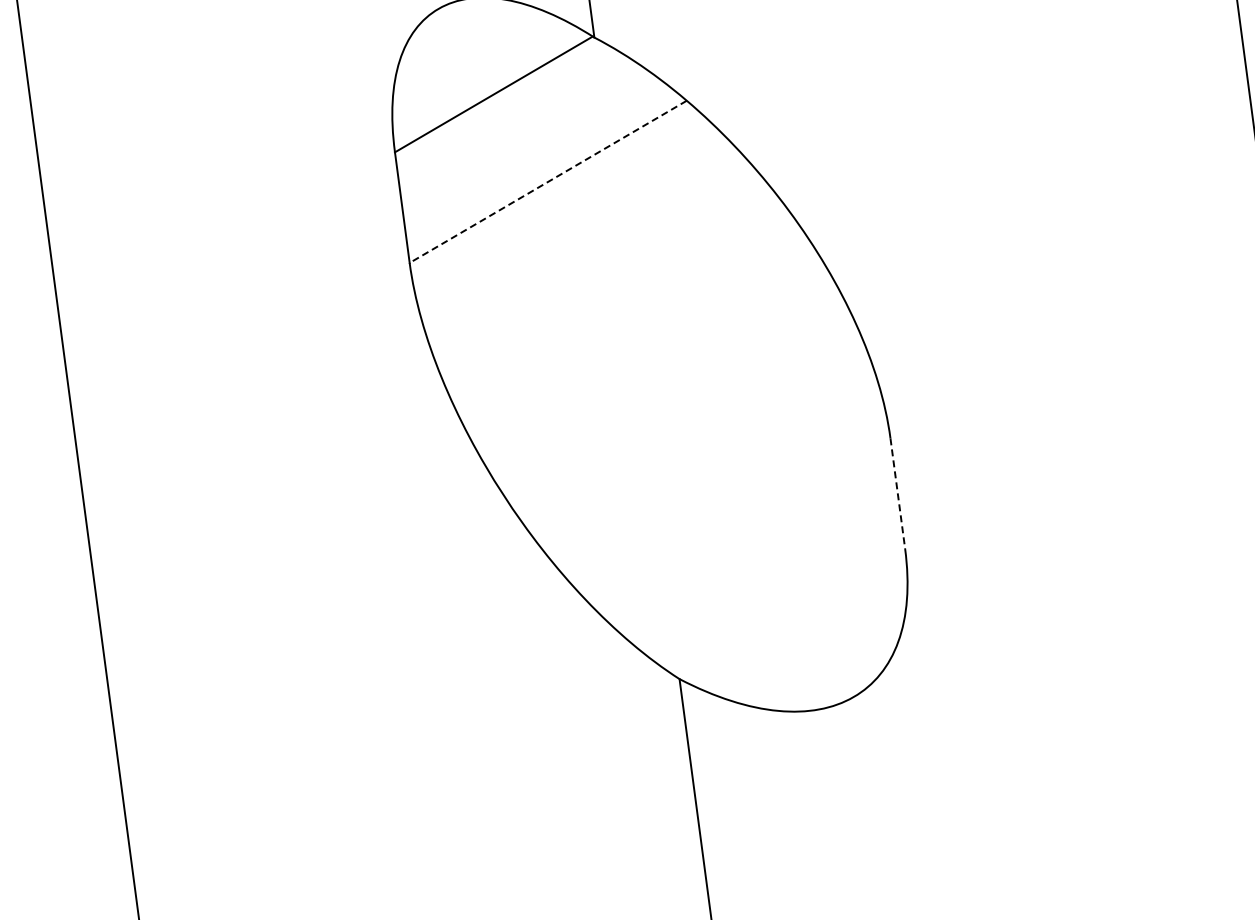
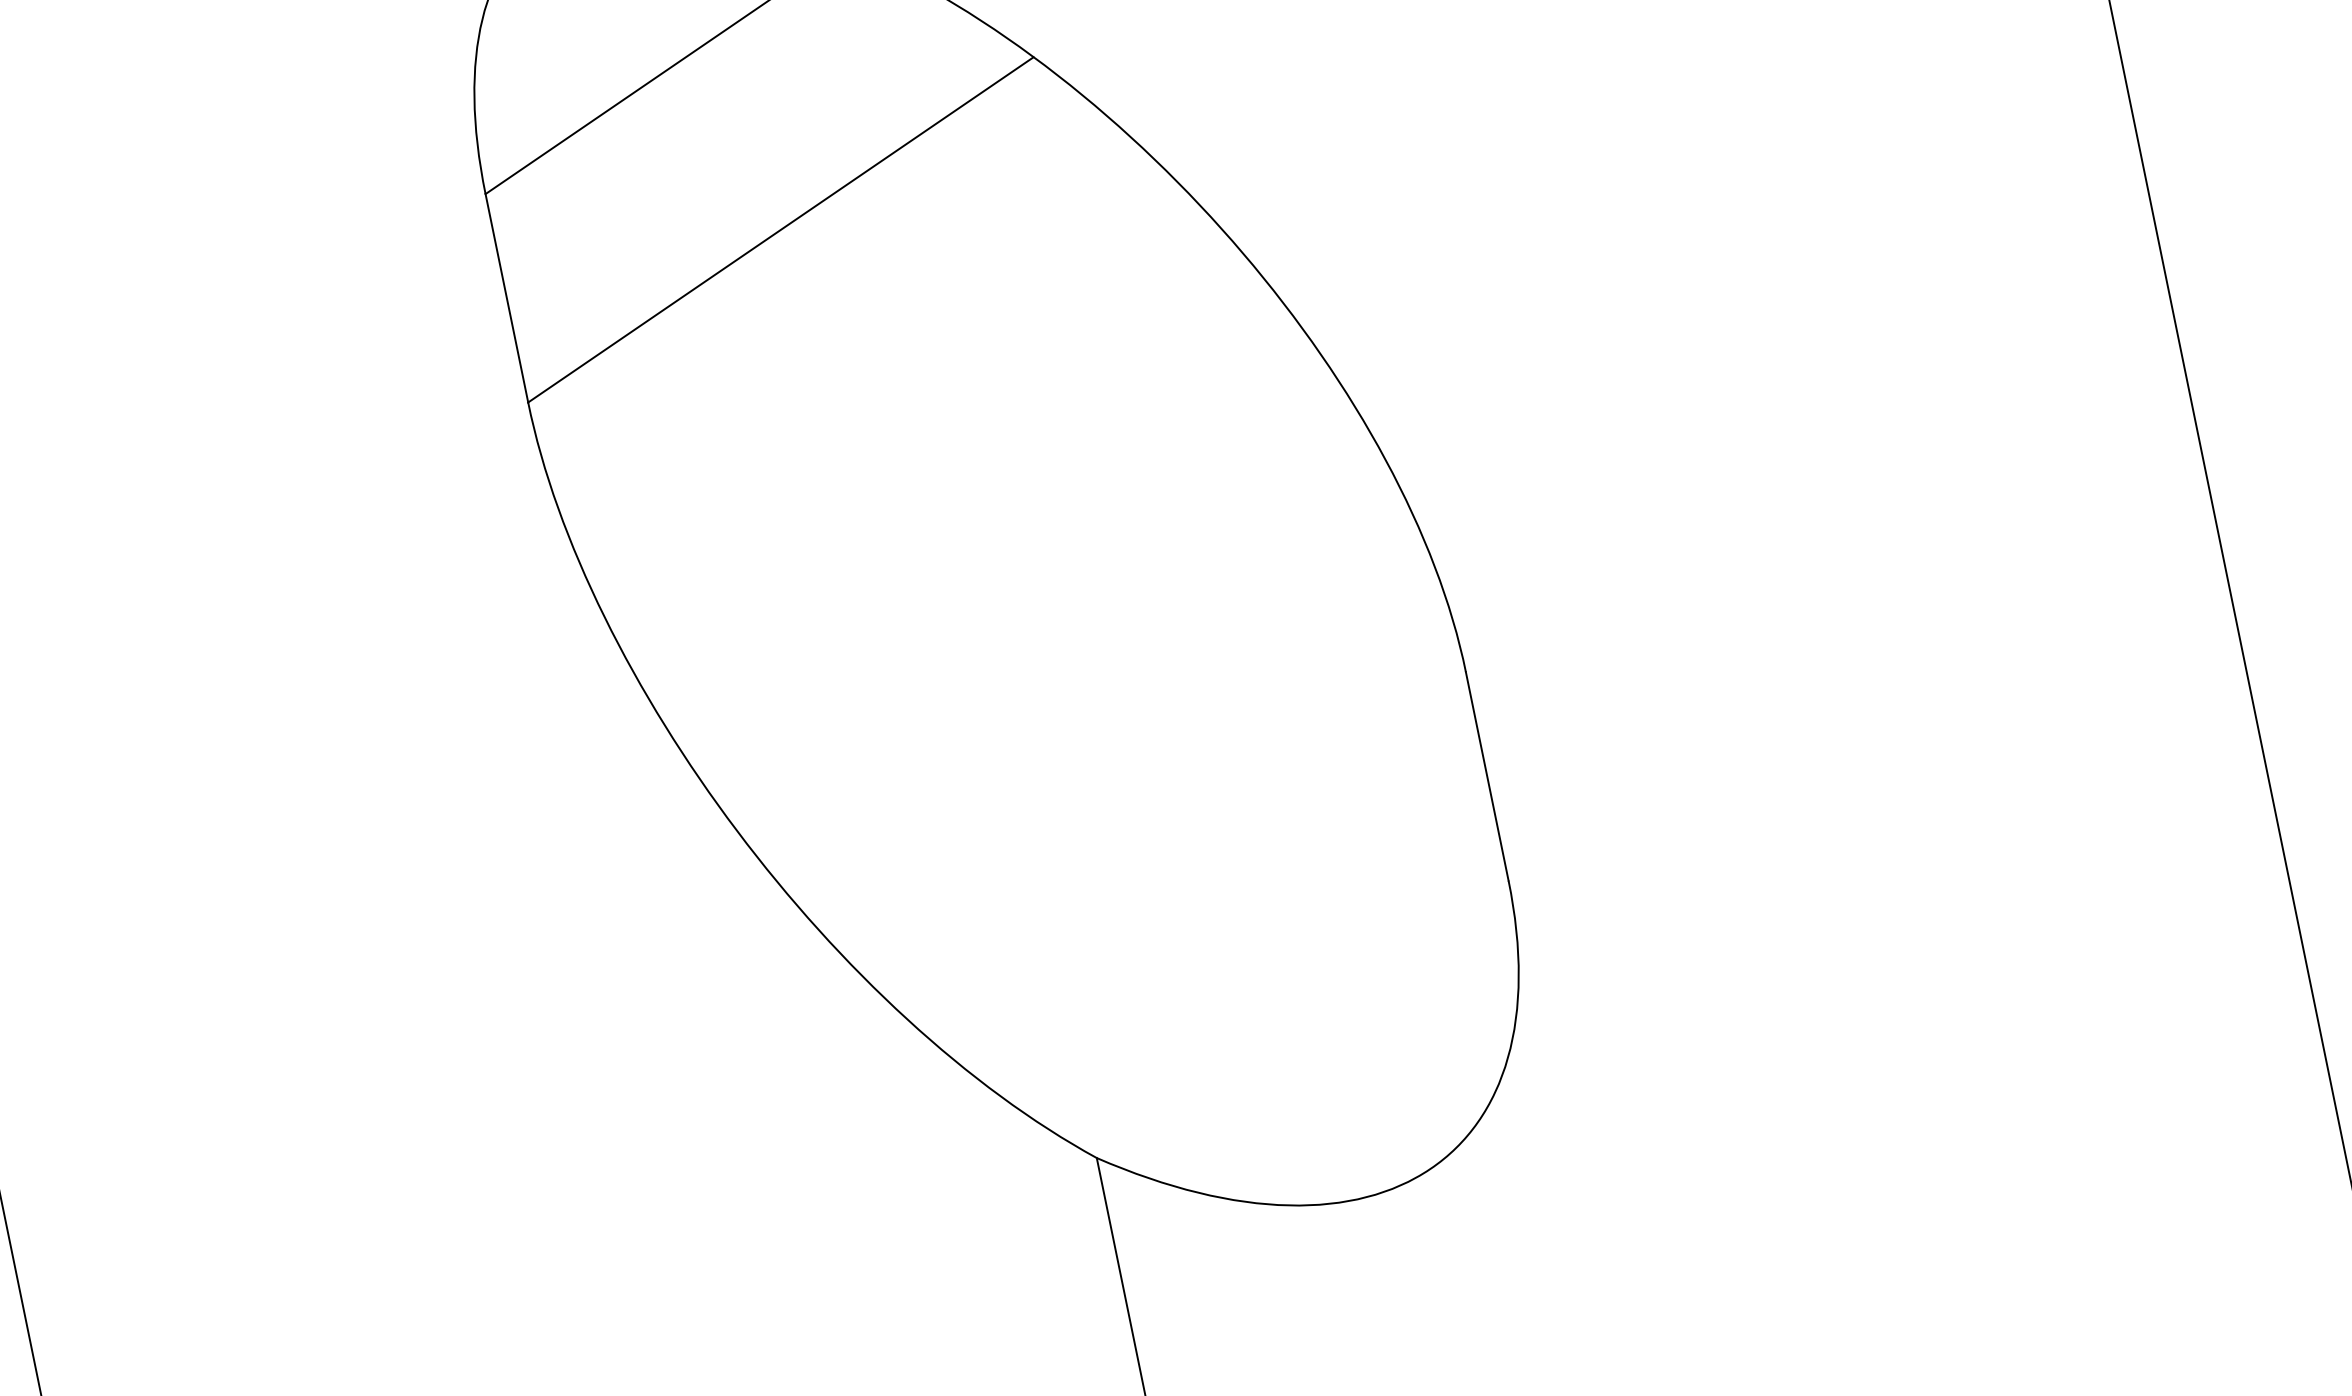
line: (548, 181) -> (781, 229), dashed -> solid
line: (897, 493) -> (1486, 776), dashed -> solid

